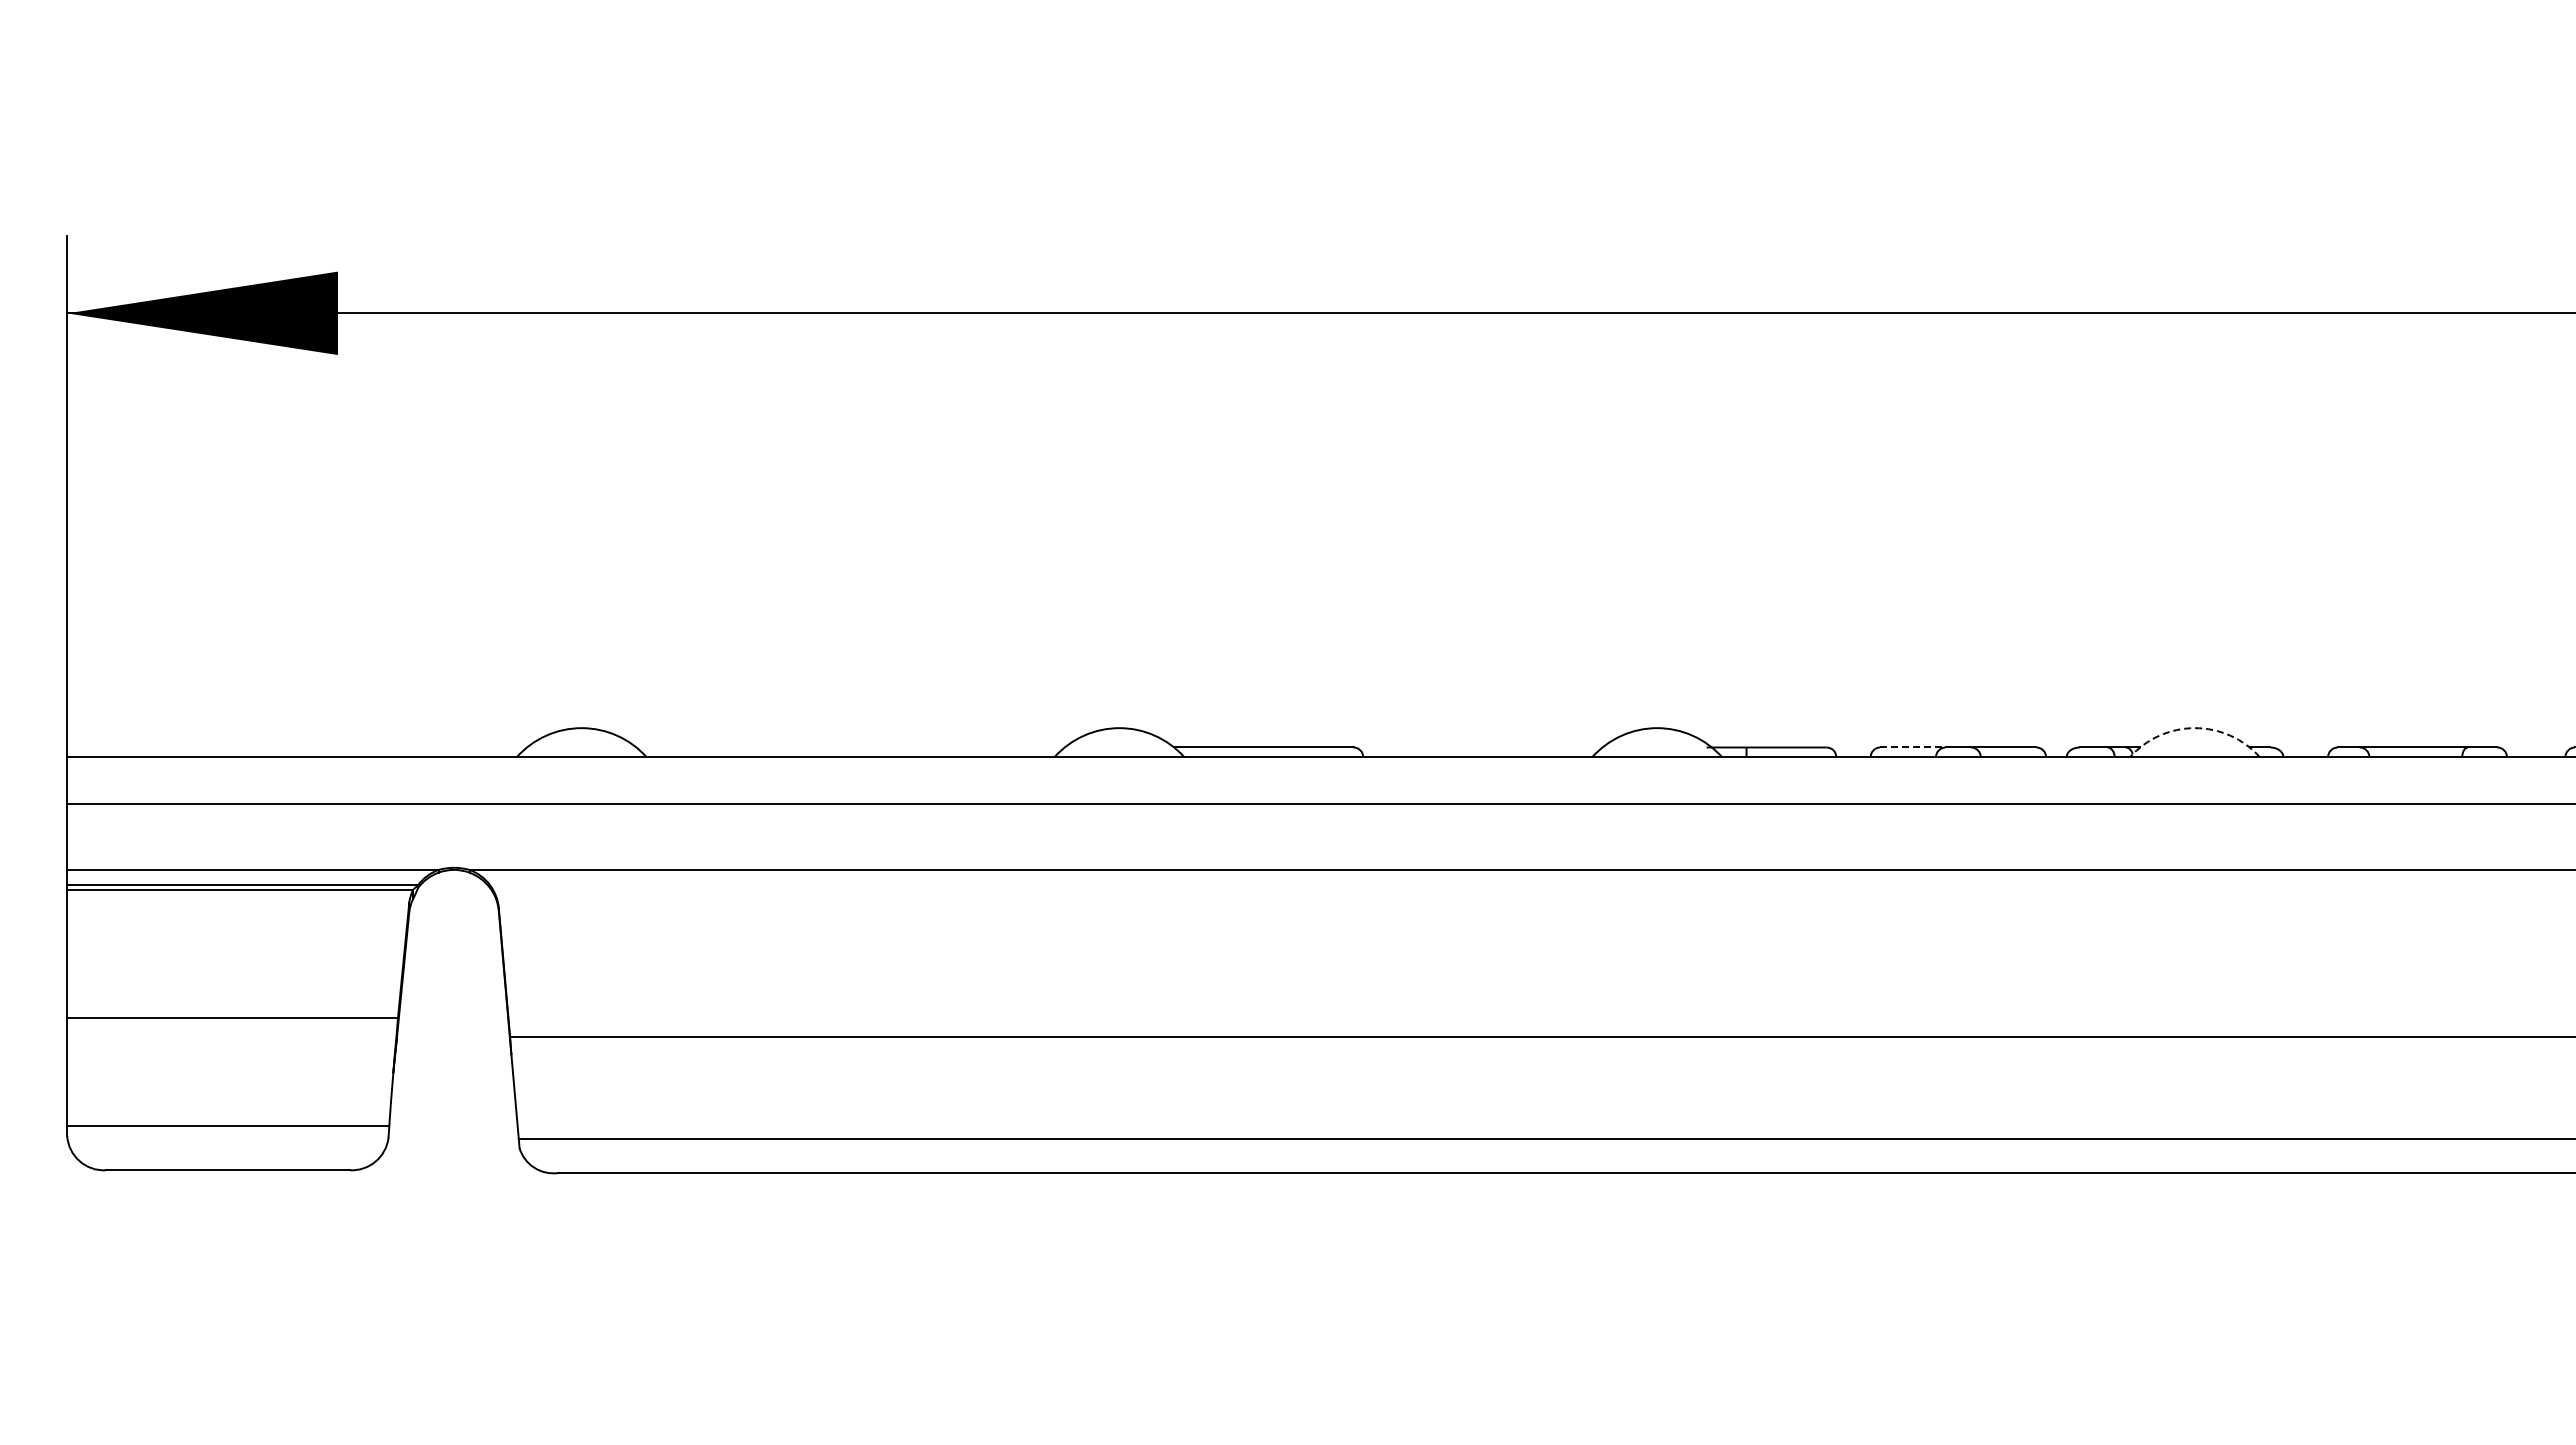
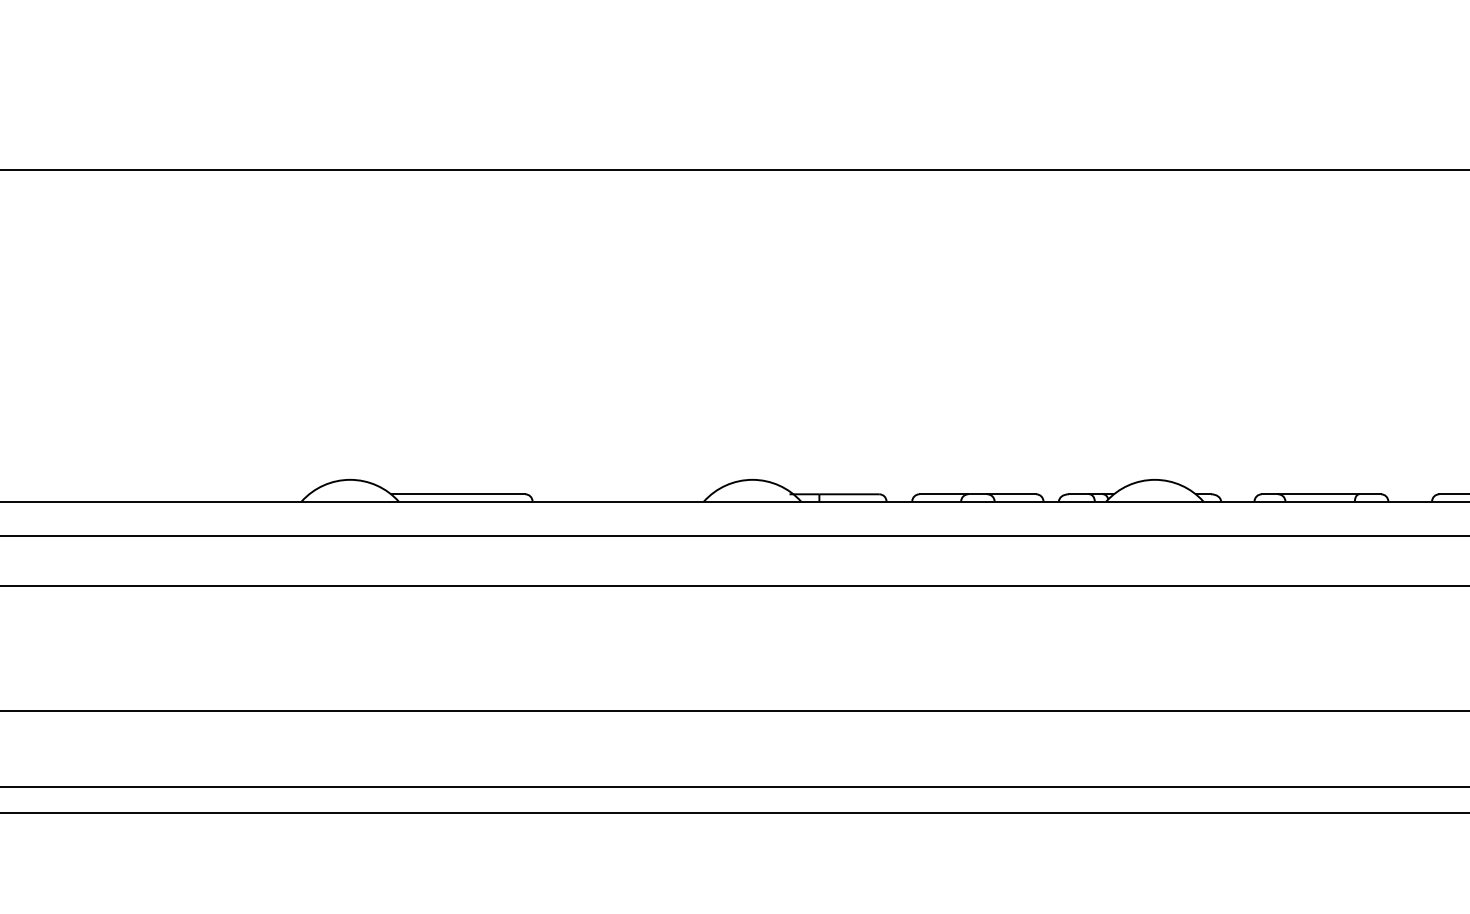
arc: (2194, 728) -> (1154, 480), dashed -> solid
line: (1913, 747) -> (944, 494), dashed -> solid

